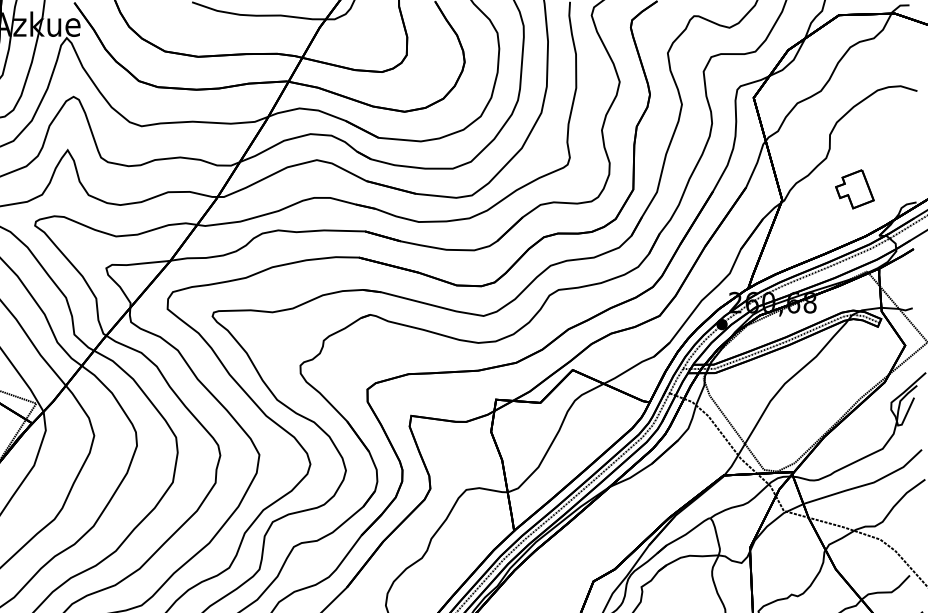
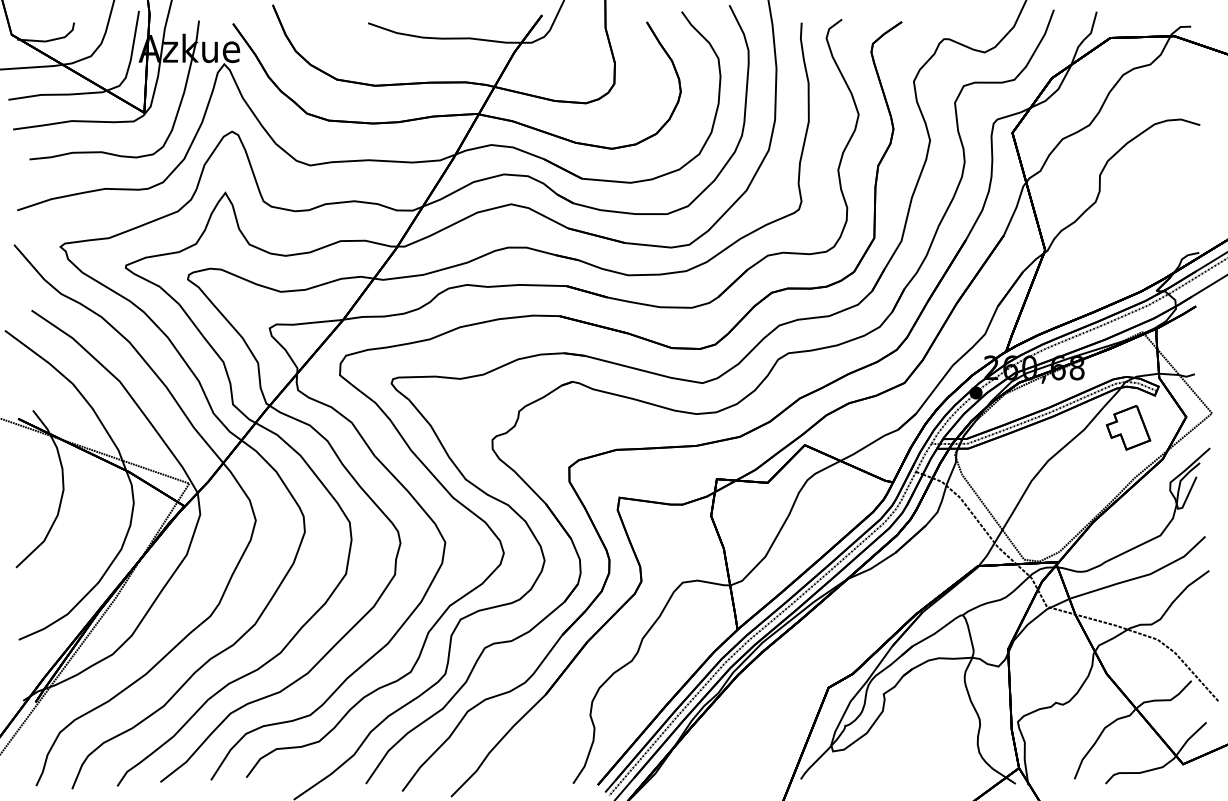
part: (854, 189) -> (1128, 427), moved

